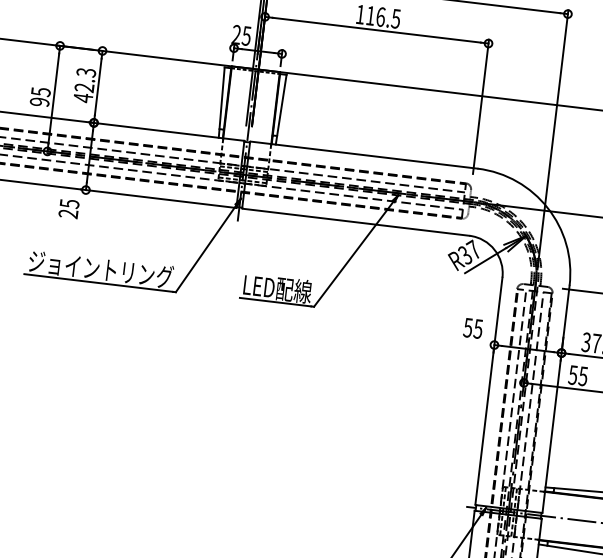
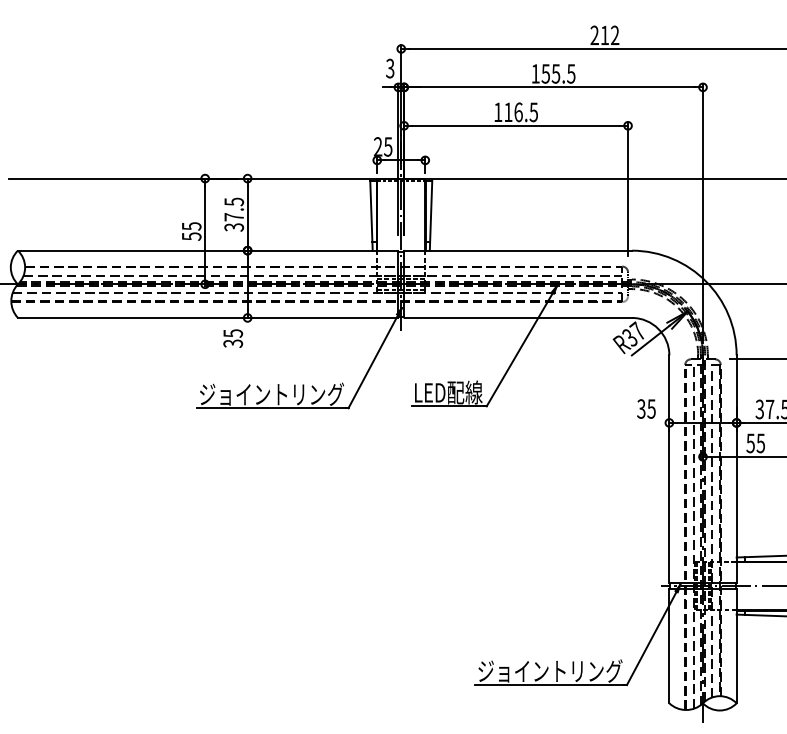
text: (85, 85) -> (234, 214), 42.3 -> 37.5
text: (39, 102) -> (191, 236), 95 -> 55
text: (68, 213) -> (233, 343), 25 -> 35
text: (468, 327) -> (641, 408), 55 -> 35

